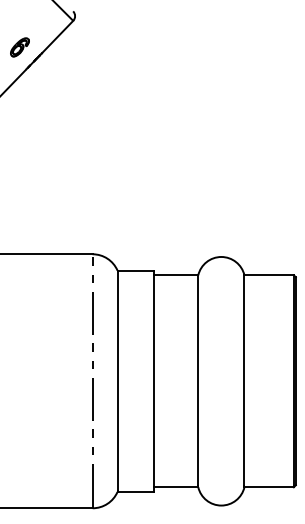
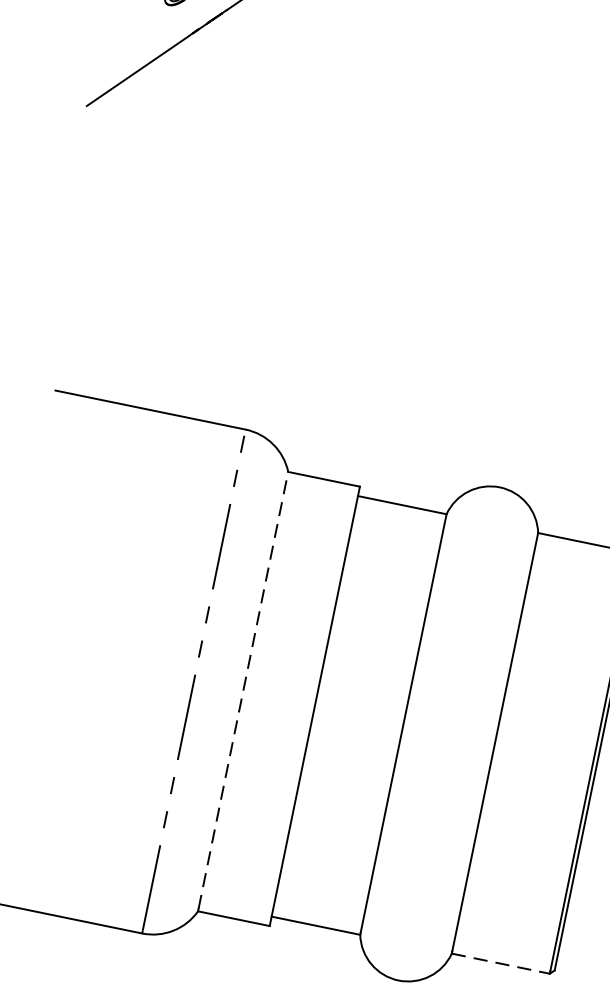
line: (117, 380) -> (243, 690), solid -> dashed
line: (269, 487) -> (501, 964), solid -> dashed

